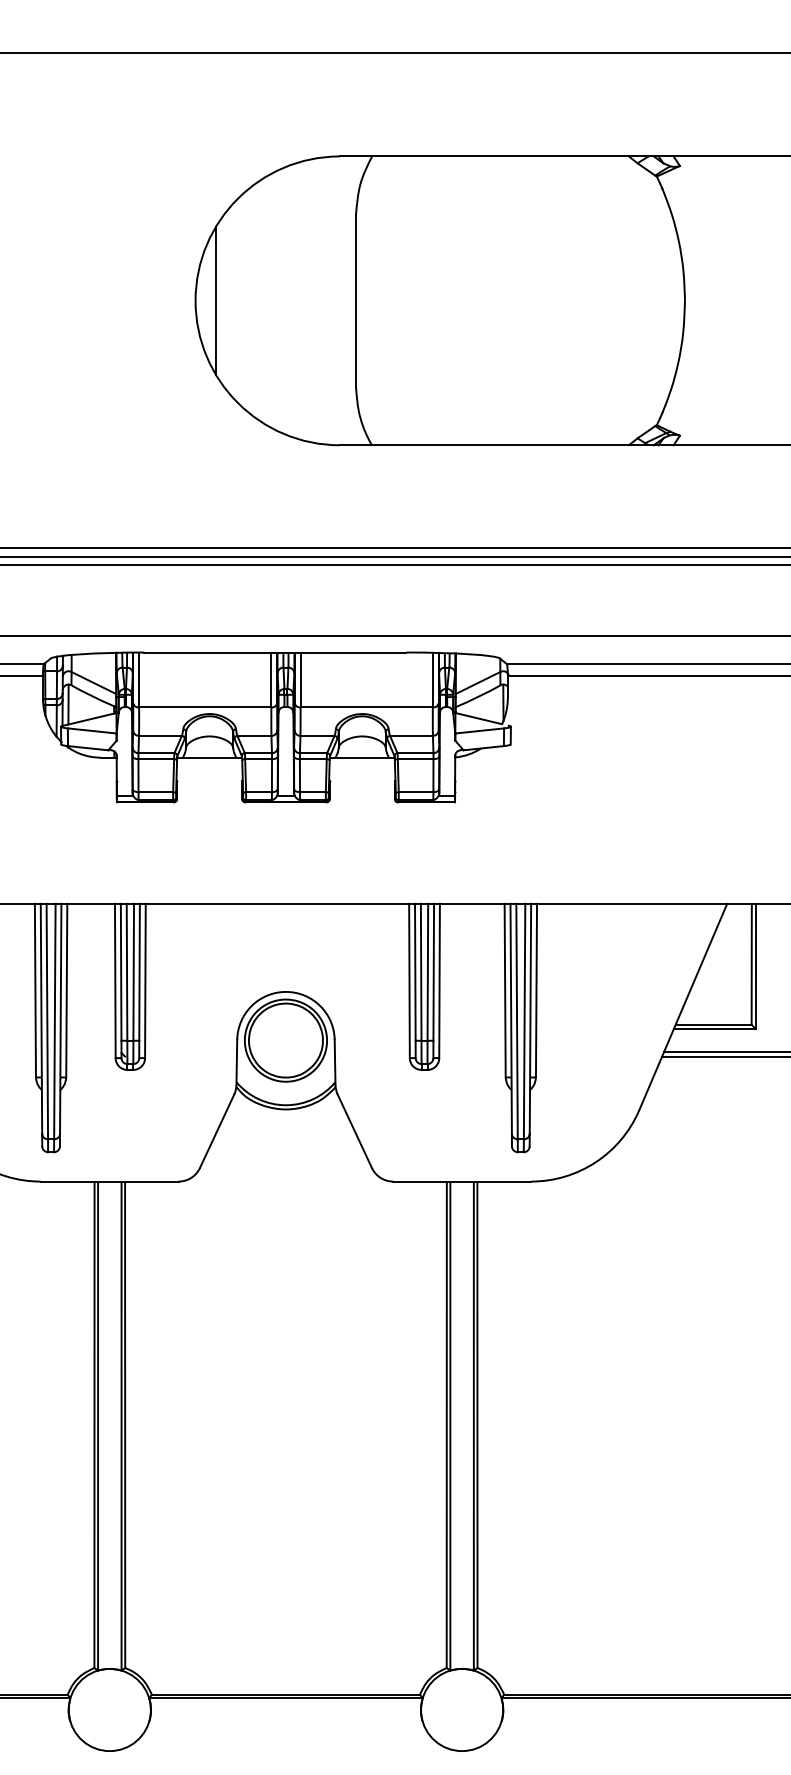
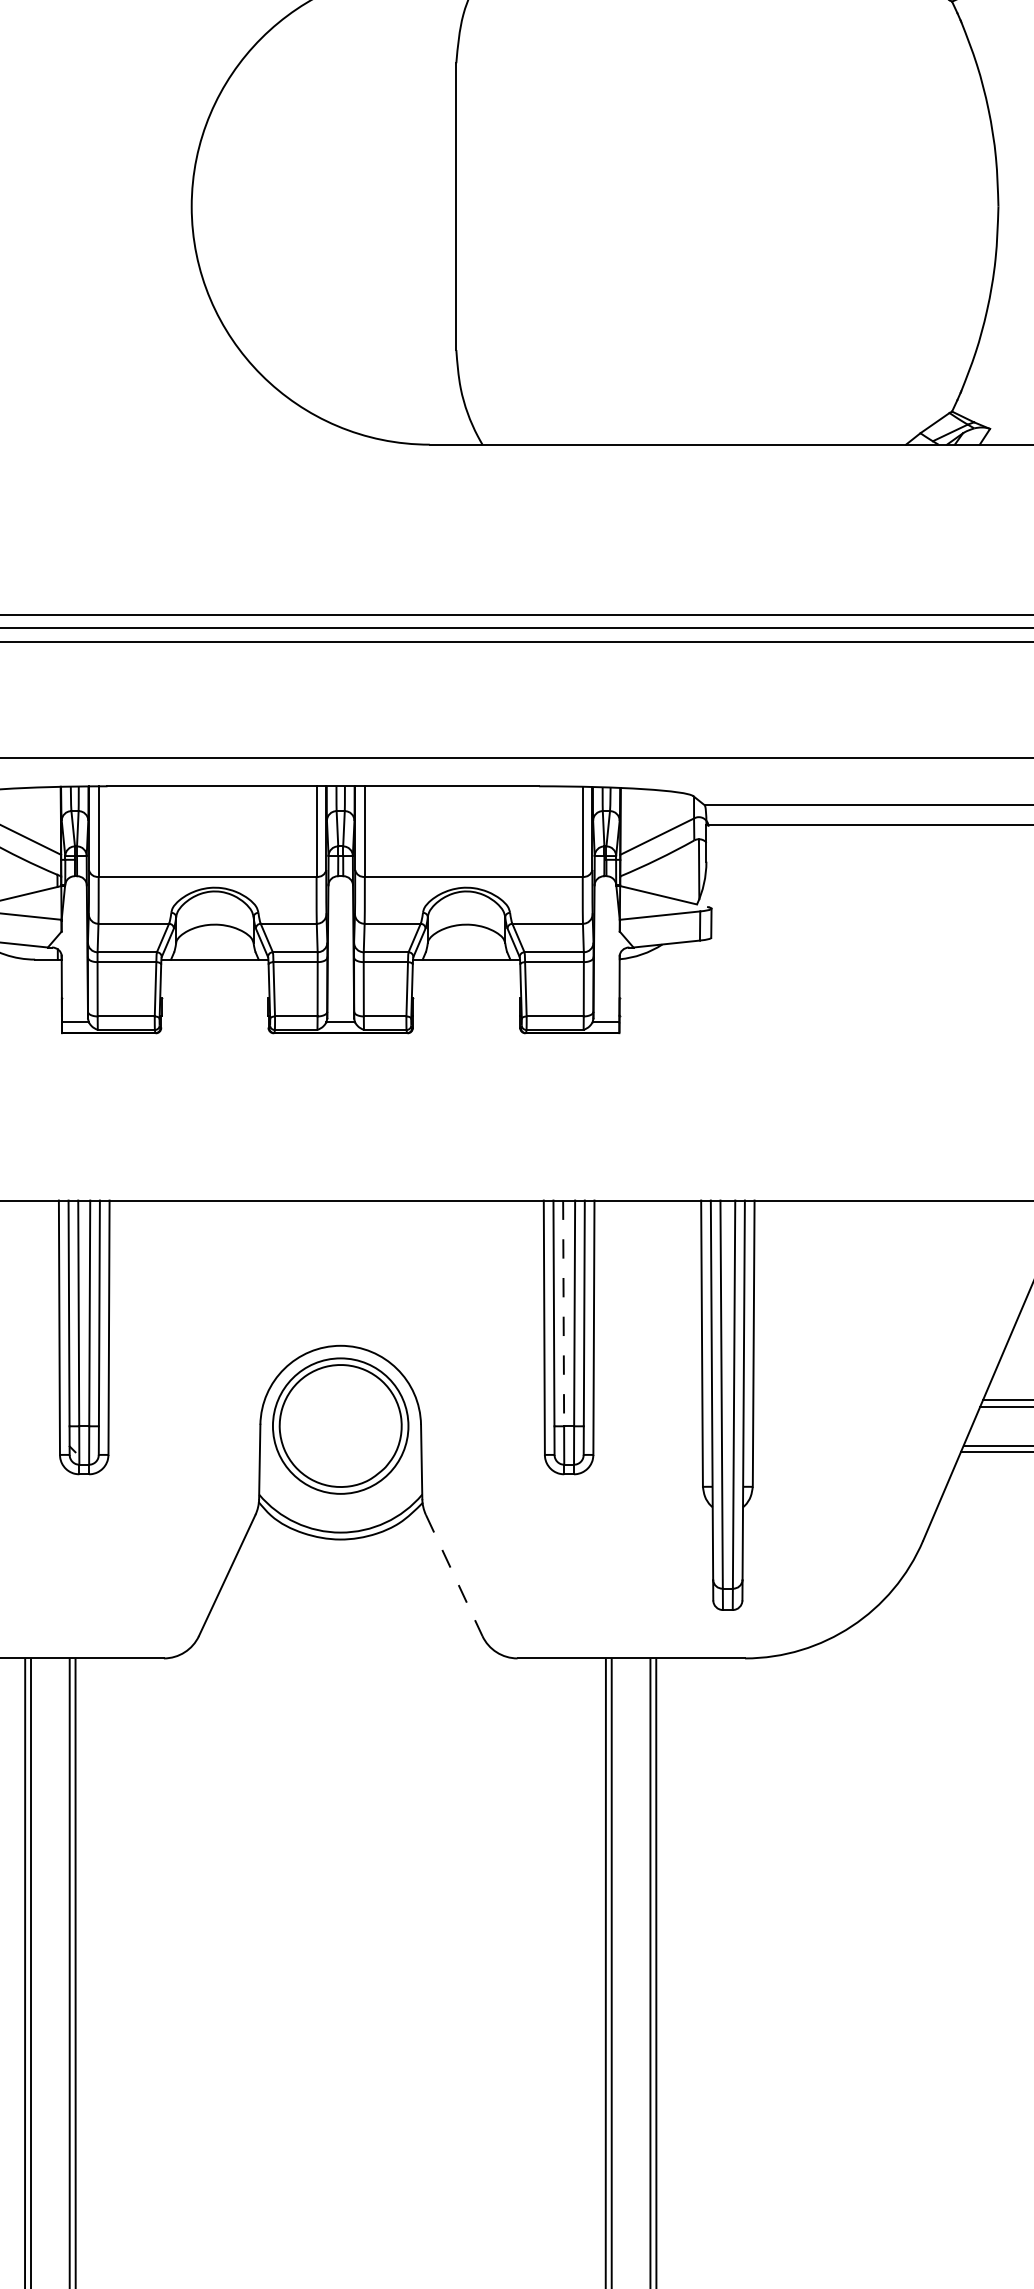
line: (215, 300) -> (224, 206), removed
line: (421, 972) -> (564, 1313), solid -> dashed
line: (354, 1131) -> (453, 1575), solid -> dashed

